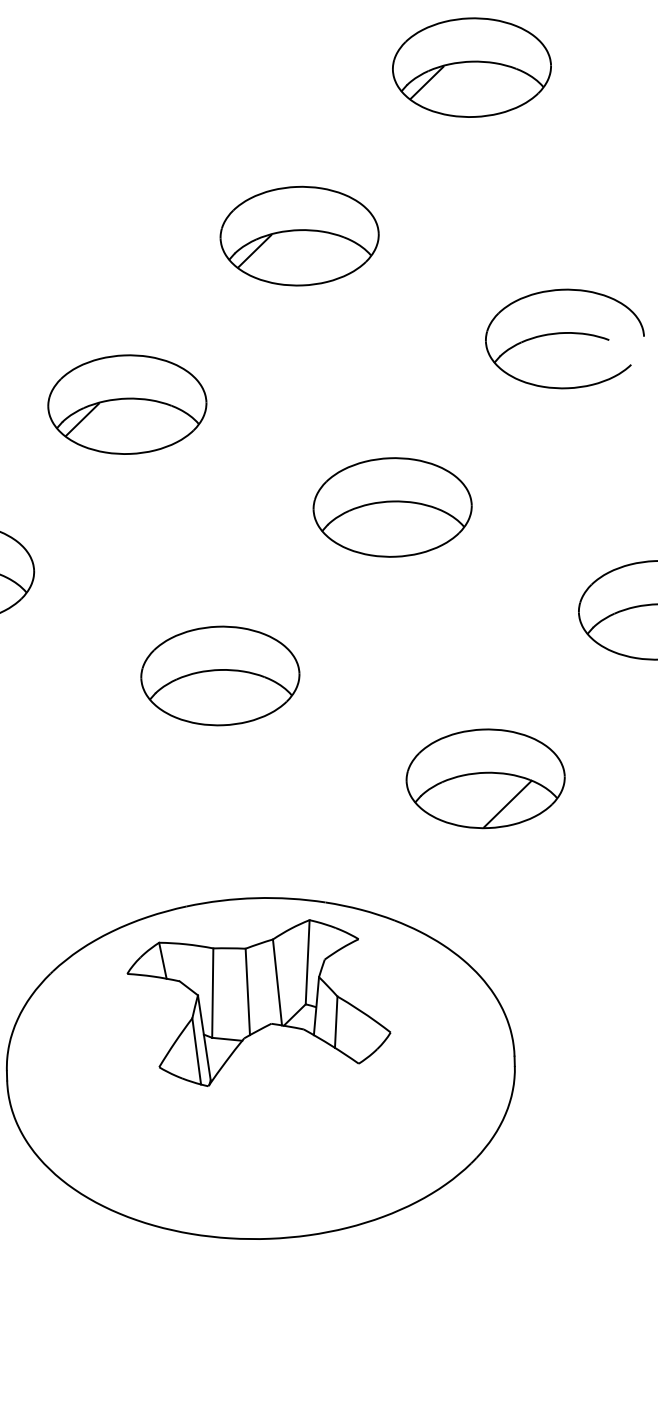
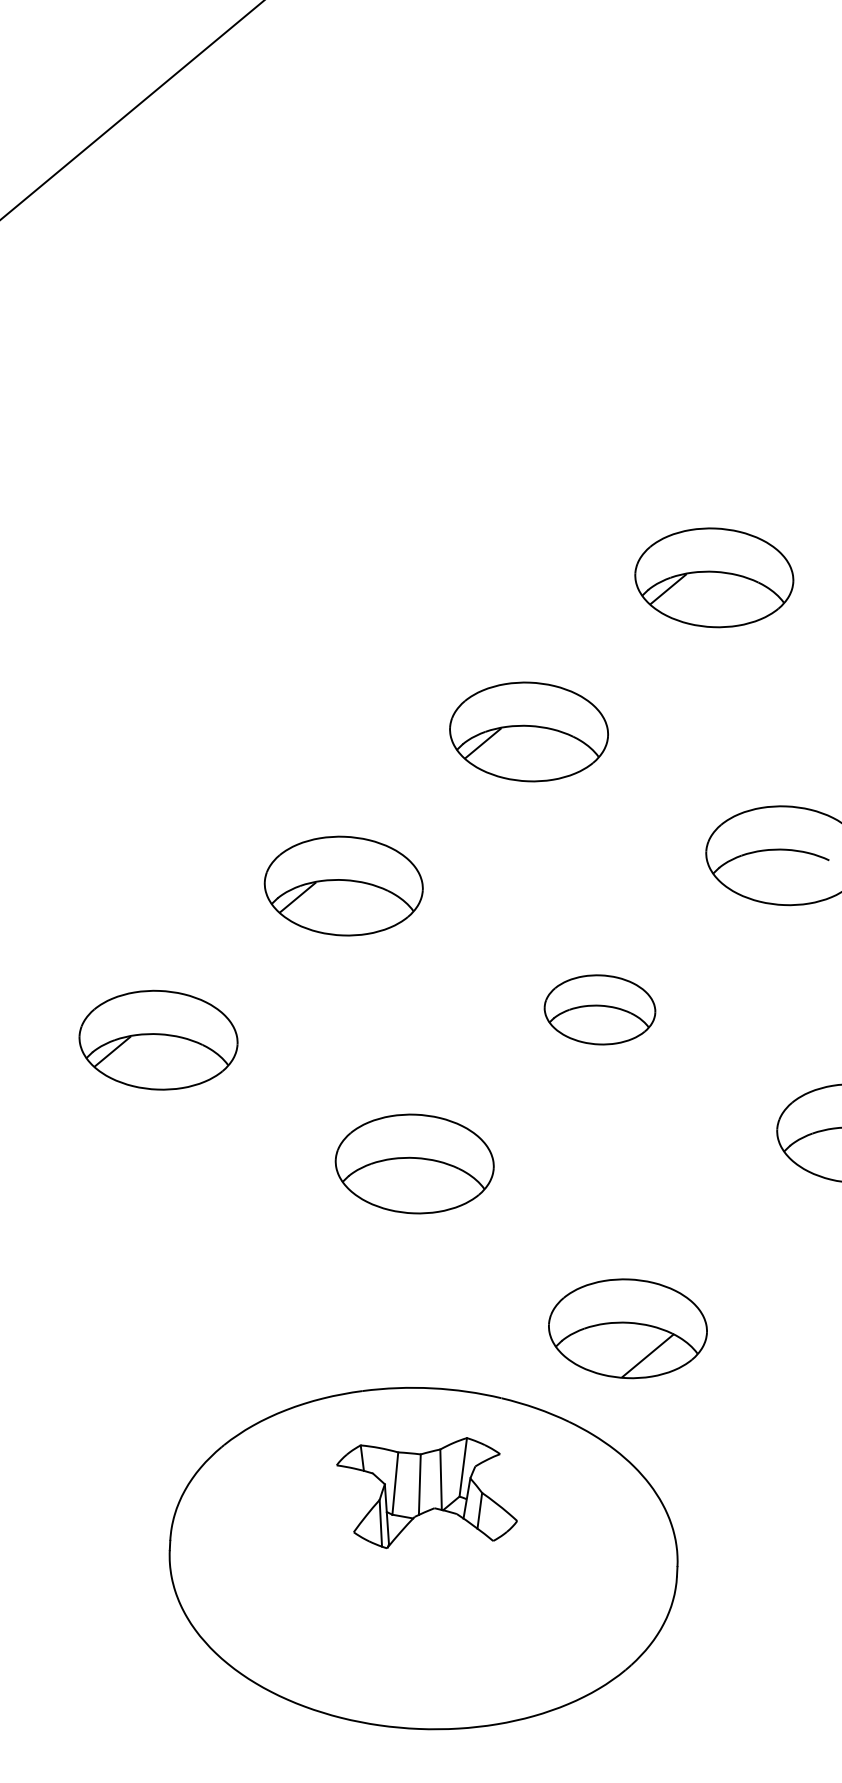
part: (392, 507) -> (599, 1009), size x0.7
part: (485, 778) -> (627, 1328), moved
part: (258, 1002) -> (426, 1492), size x0.7

